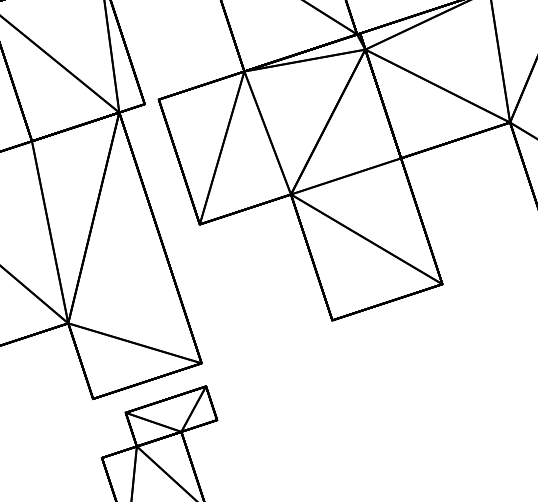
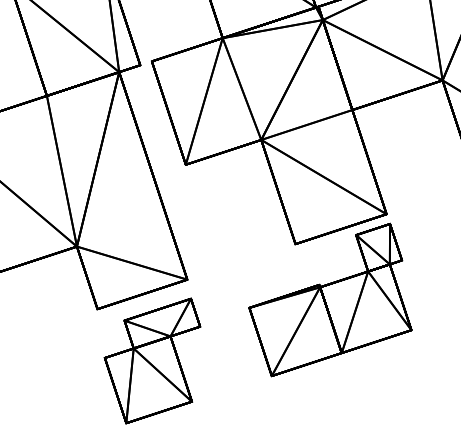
part: (374, 387) -> (330, 299), added

